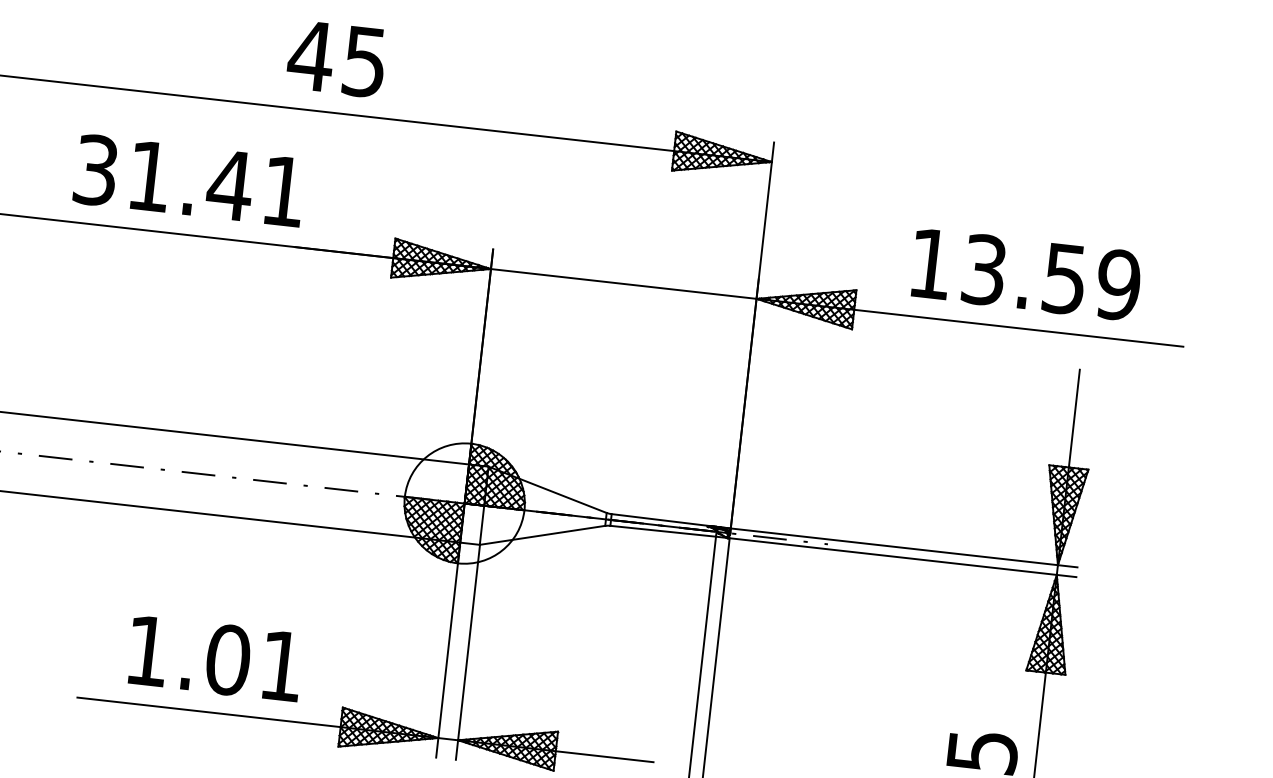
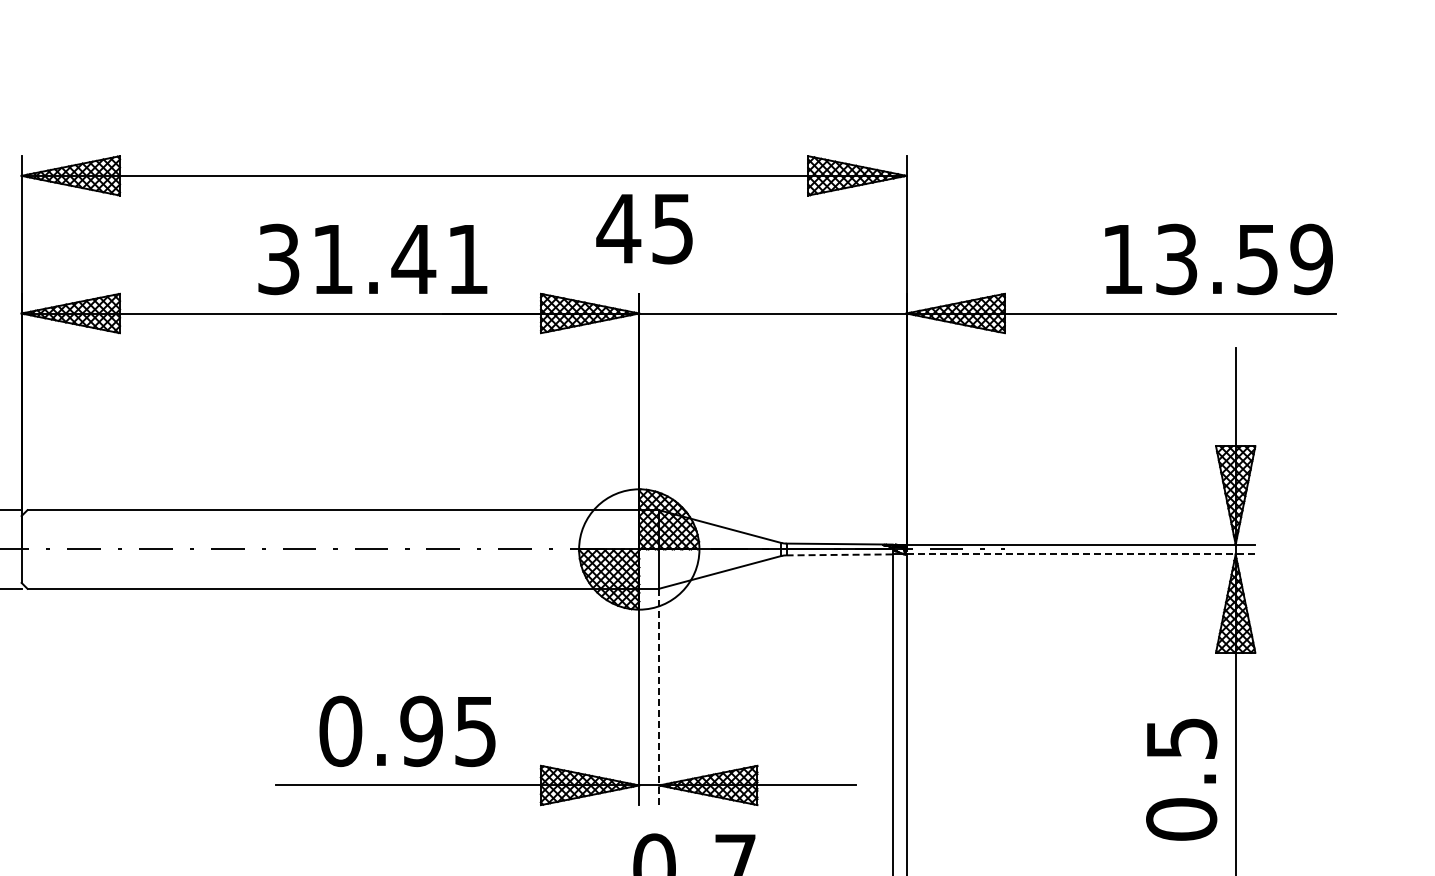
text: (336, 59) -> (644, 229), moved
text: (189, 180) -> (372, 259), moved
text: (1025, 274) -> (1218, 259), moved
line: (664, 530) -> (840, 554), solid -> dashed
line: (903, 557) -> (1081, 554), solid -> dashed
line: (468, 651) -> (659, 696), solid -> dashed
text: (214, 658) -> (407, 731), 1.01 -> 0.95

